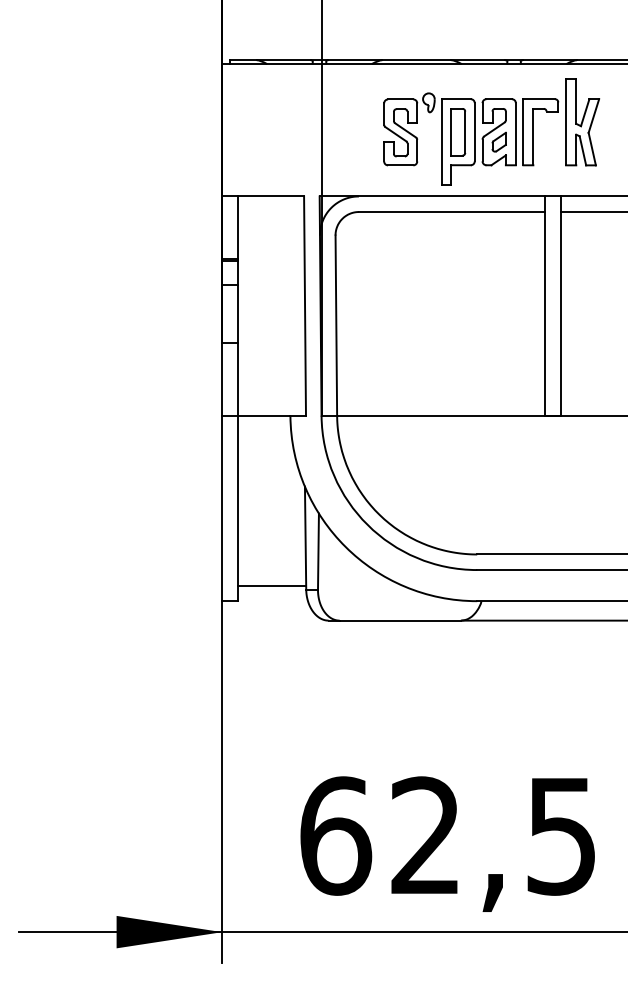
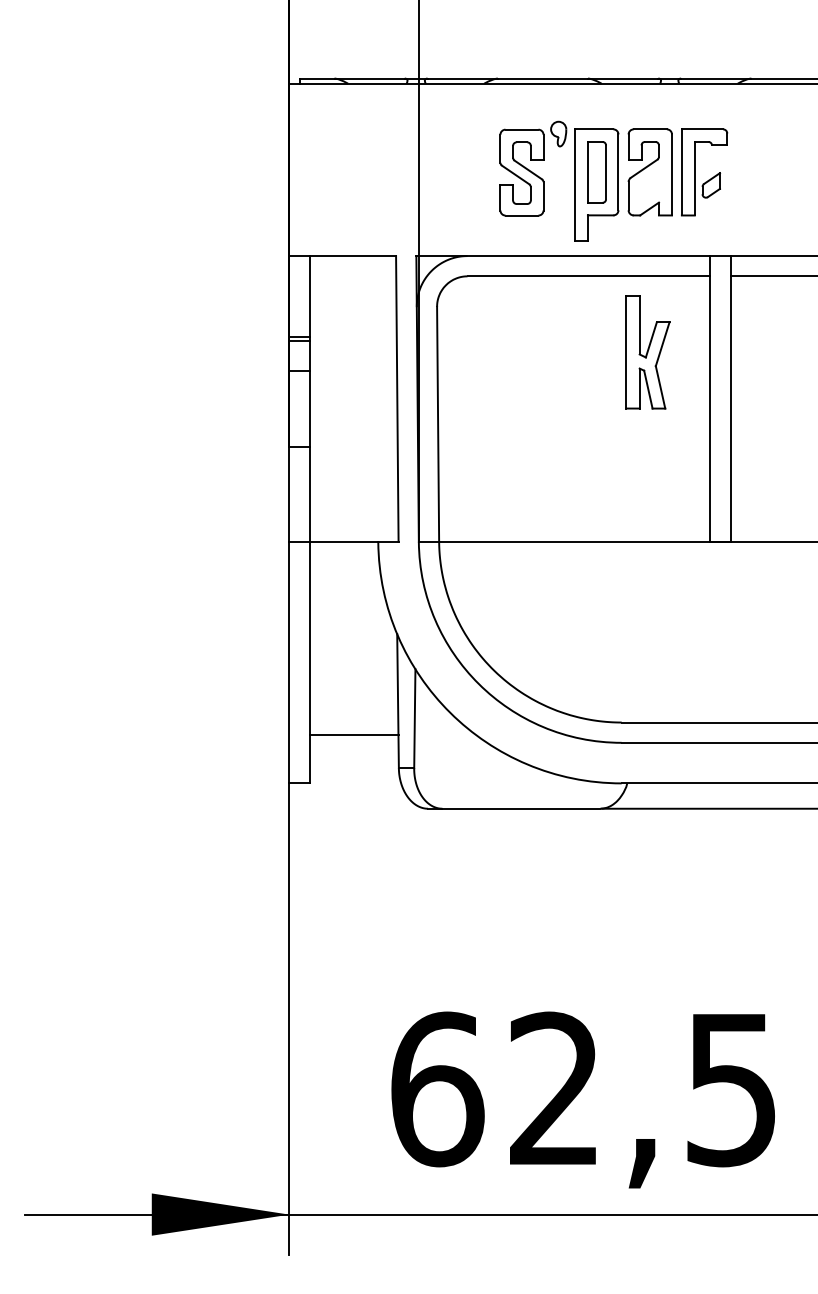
part: (582, 122) -> (647, 352), moved
part: (498, 142) -> (710, 185), moved
line: (271, 585) -> (353, 735), moved

